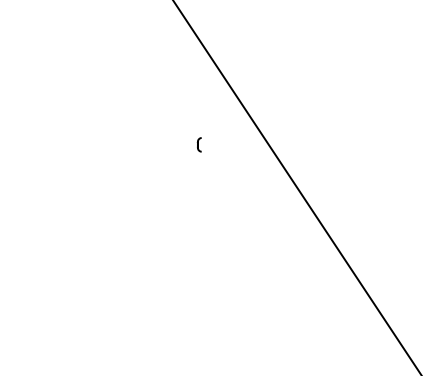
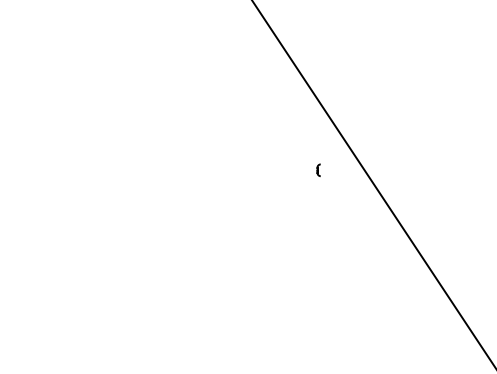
part: (199, 143) -> (318, 169), moved

